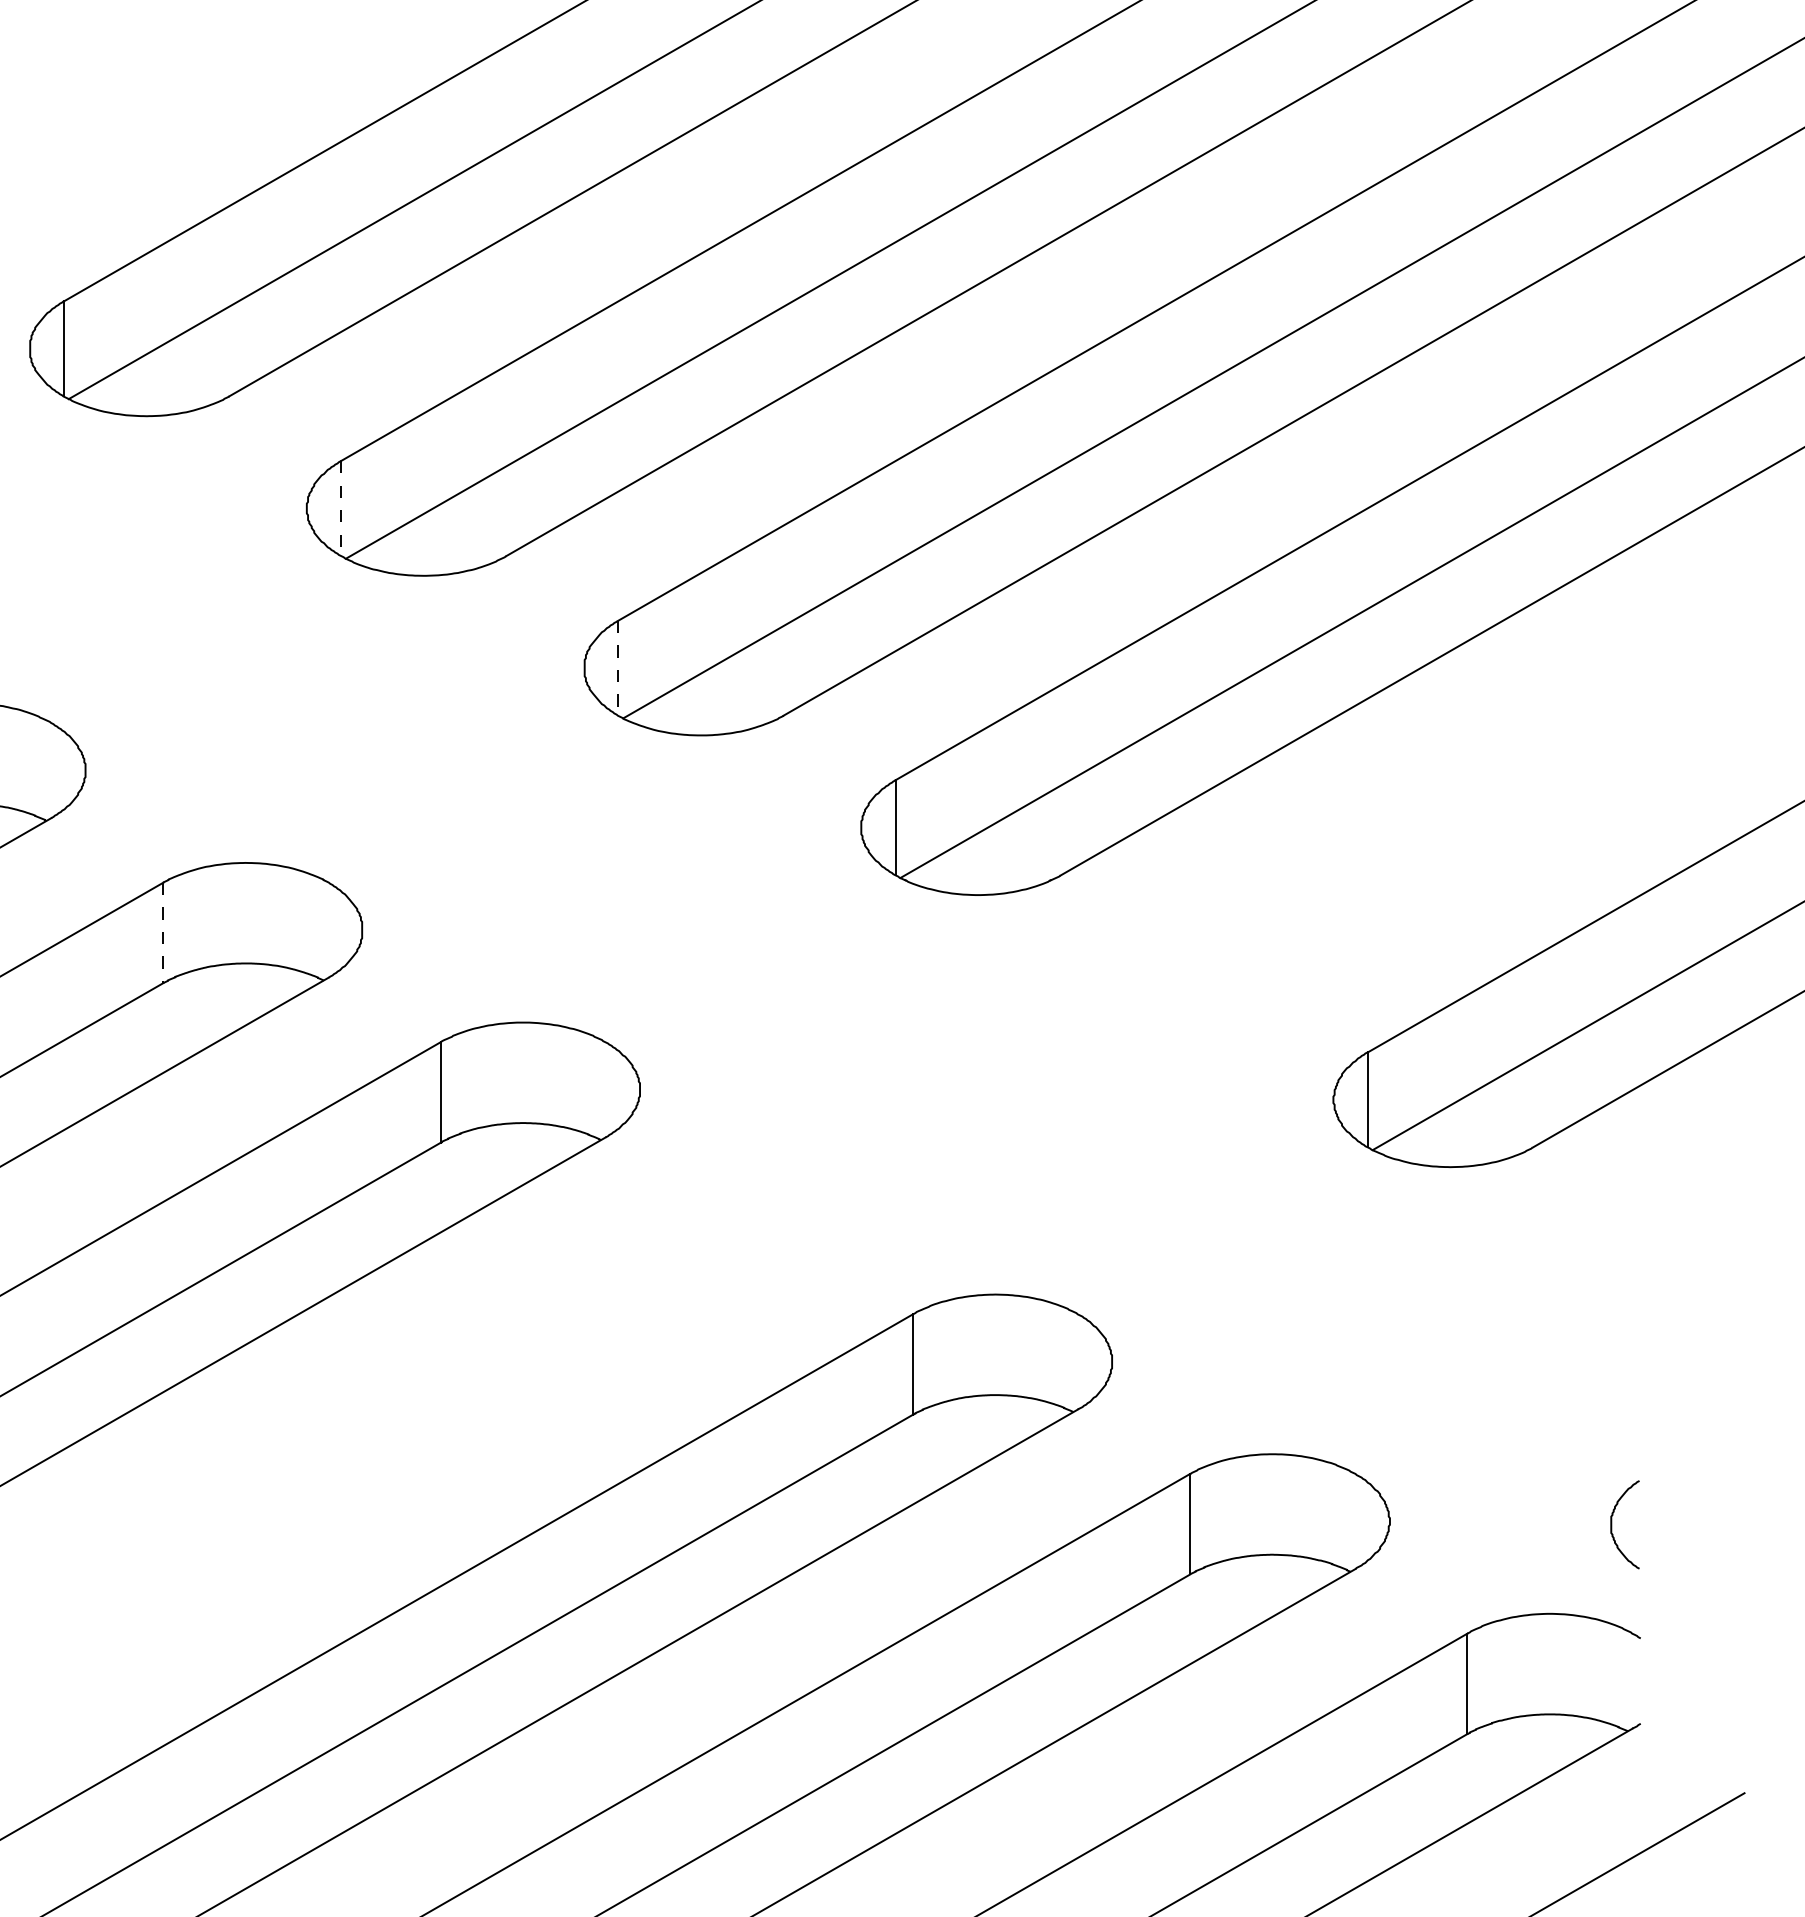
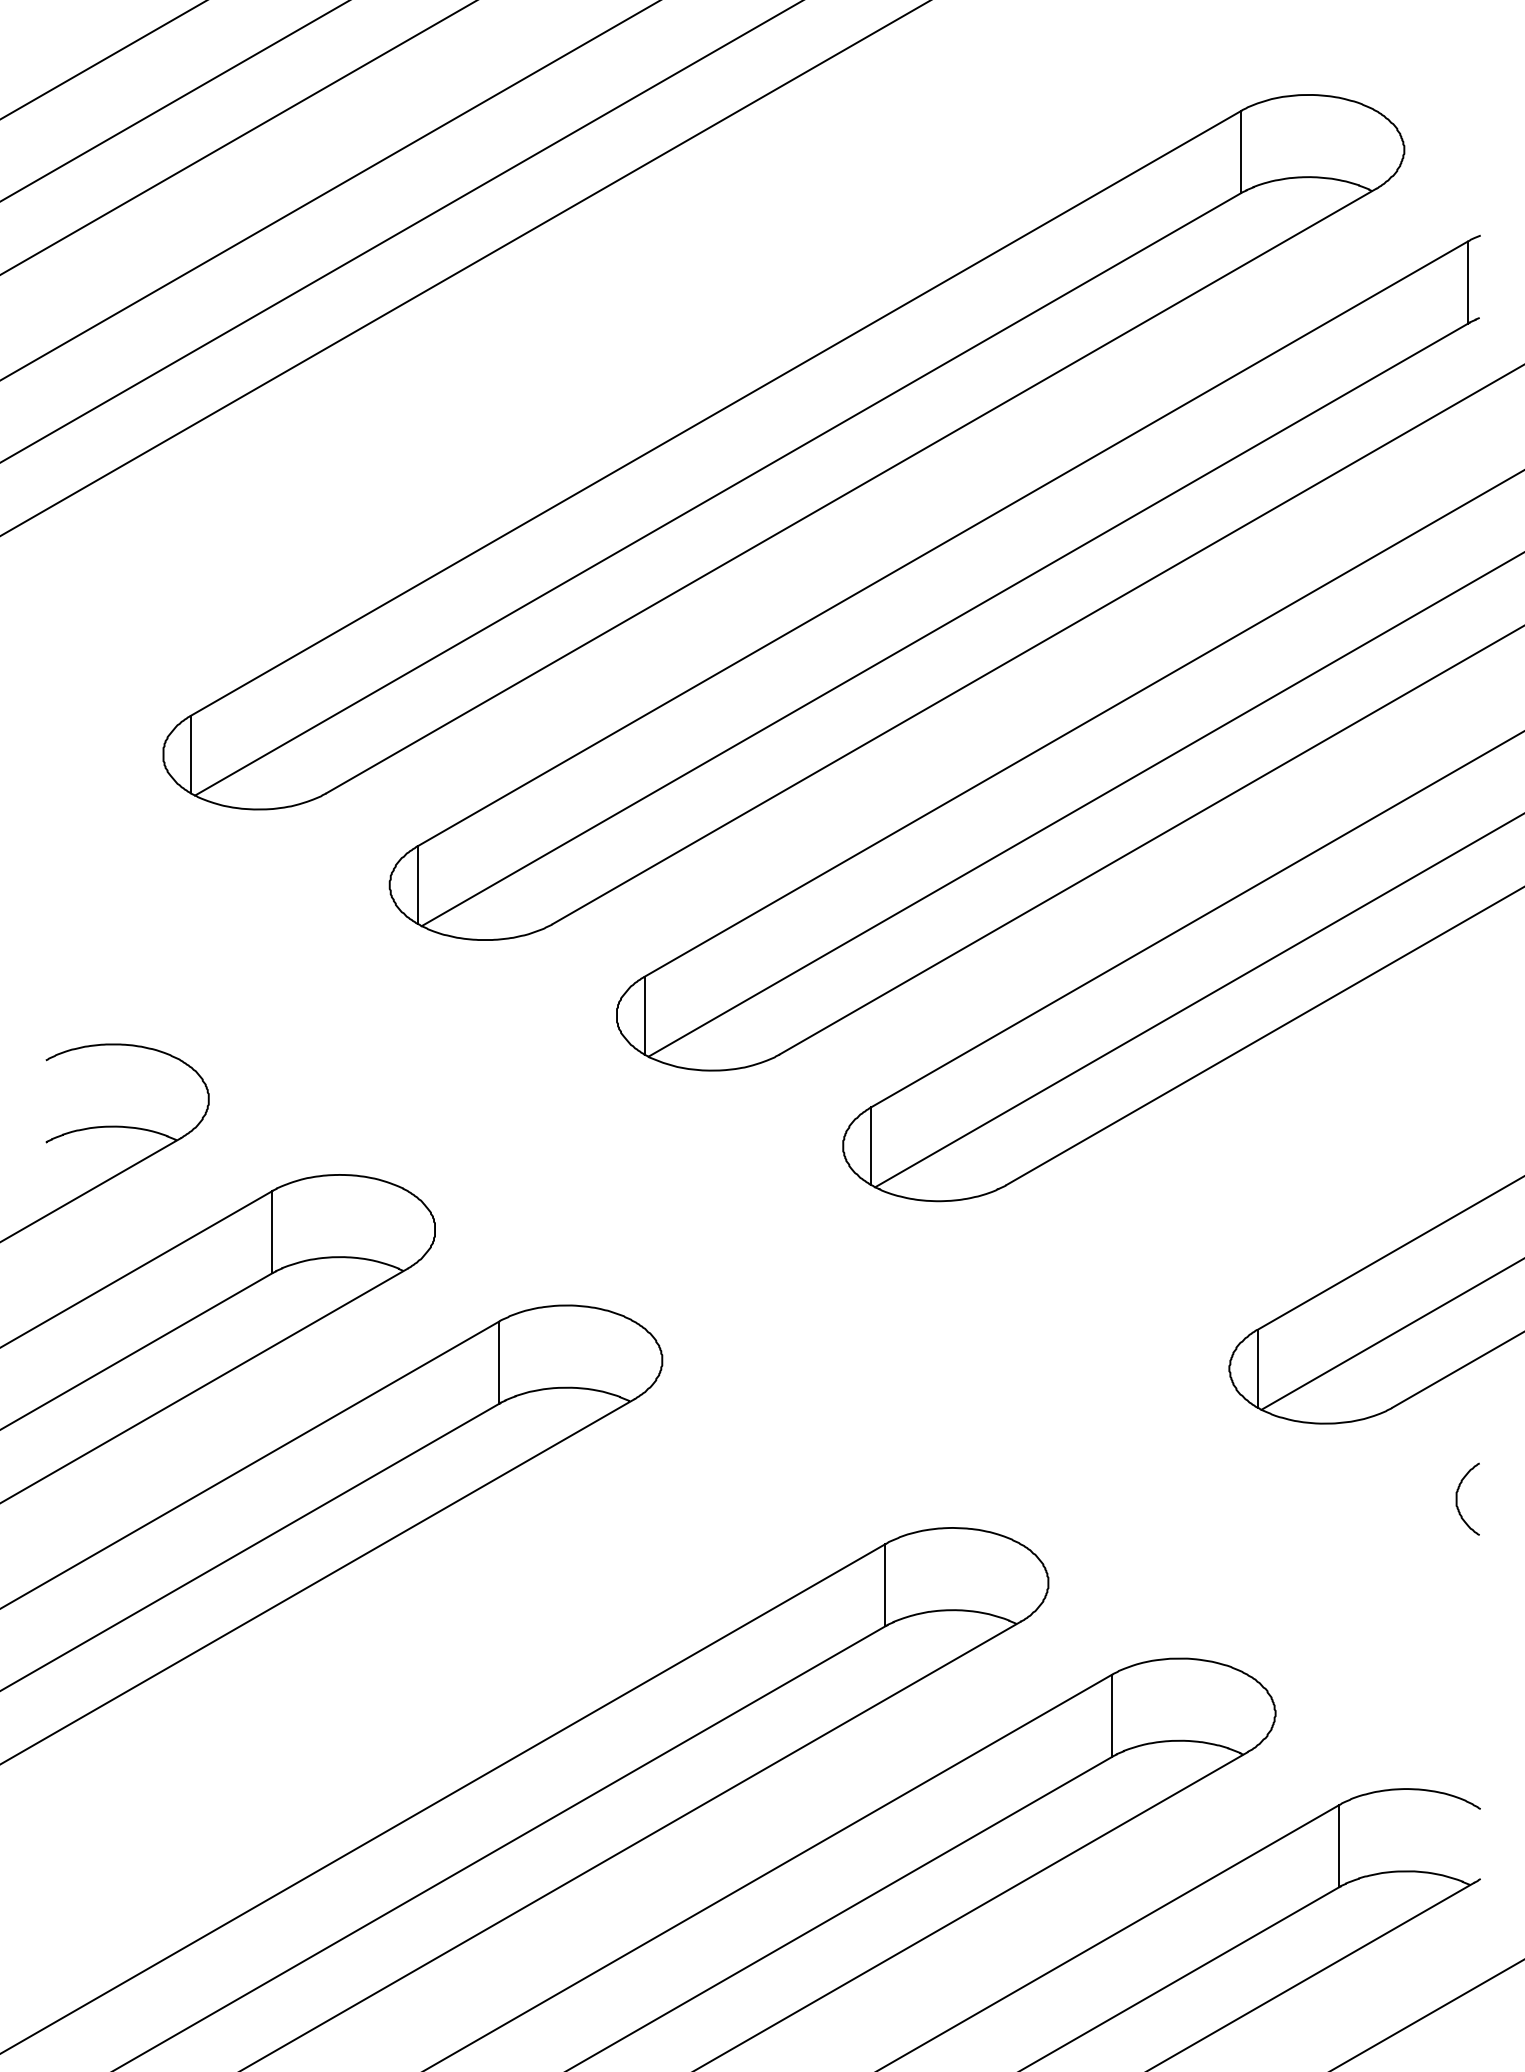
line: (340, 509) -> (417, 885), dashed -> solid
line: (618, 668) -> (644, 1015), dashed -> solid
line: (163, 933) -> (272, 1232), dashed -> solid
curve: (1612, 1523) -> (1457, 1498), moved

